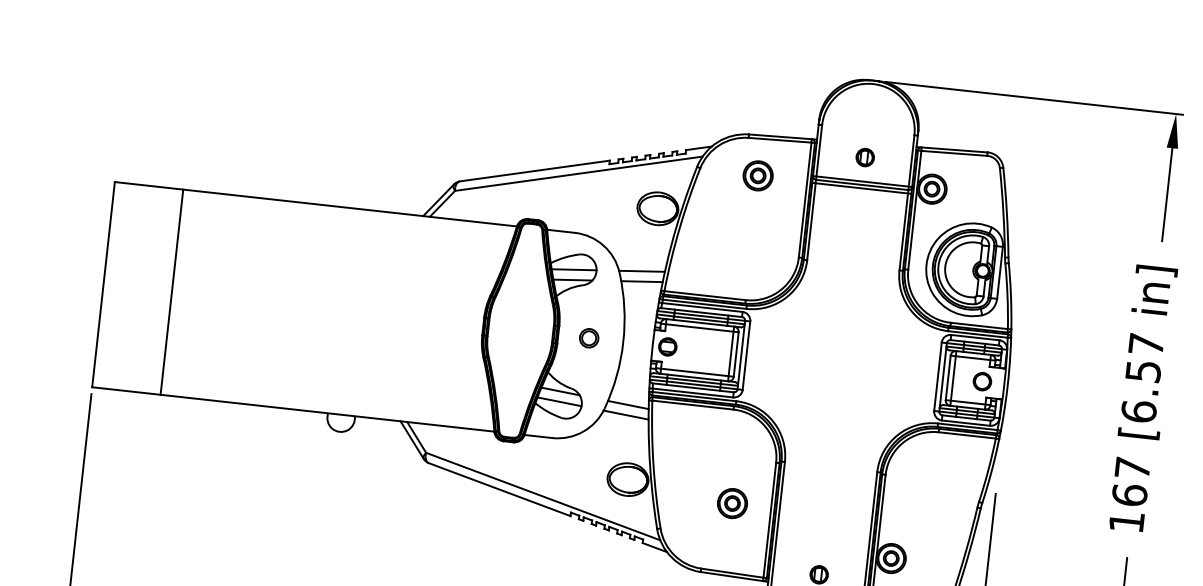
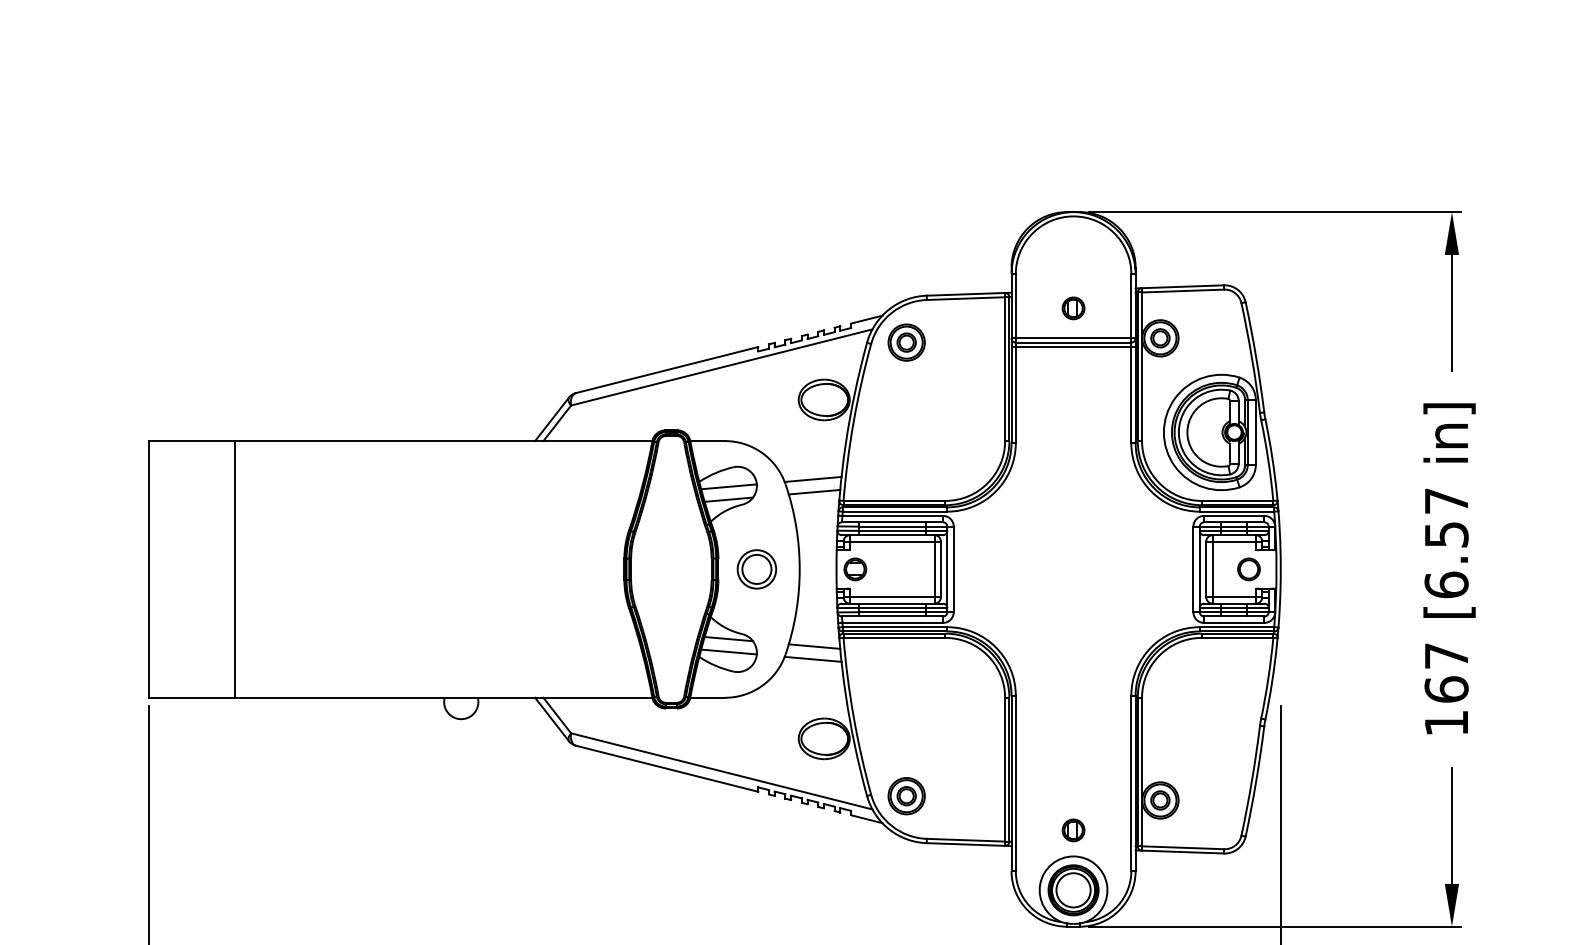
part: (758, 175) -> (906, 342), moved
part: (588, 338) -> (756, 569), size x1.67
part: (732, 503) -> (906, 796), moved

